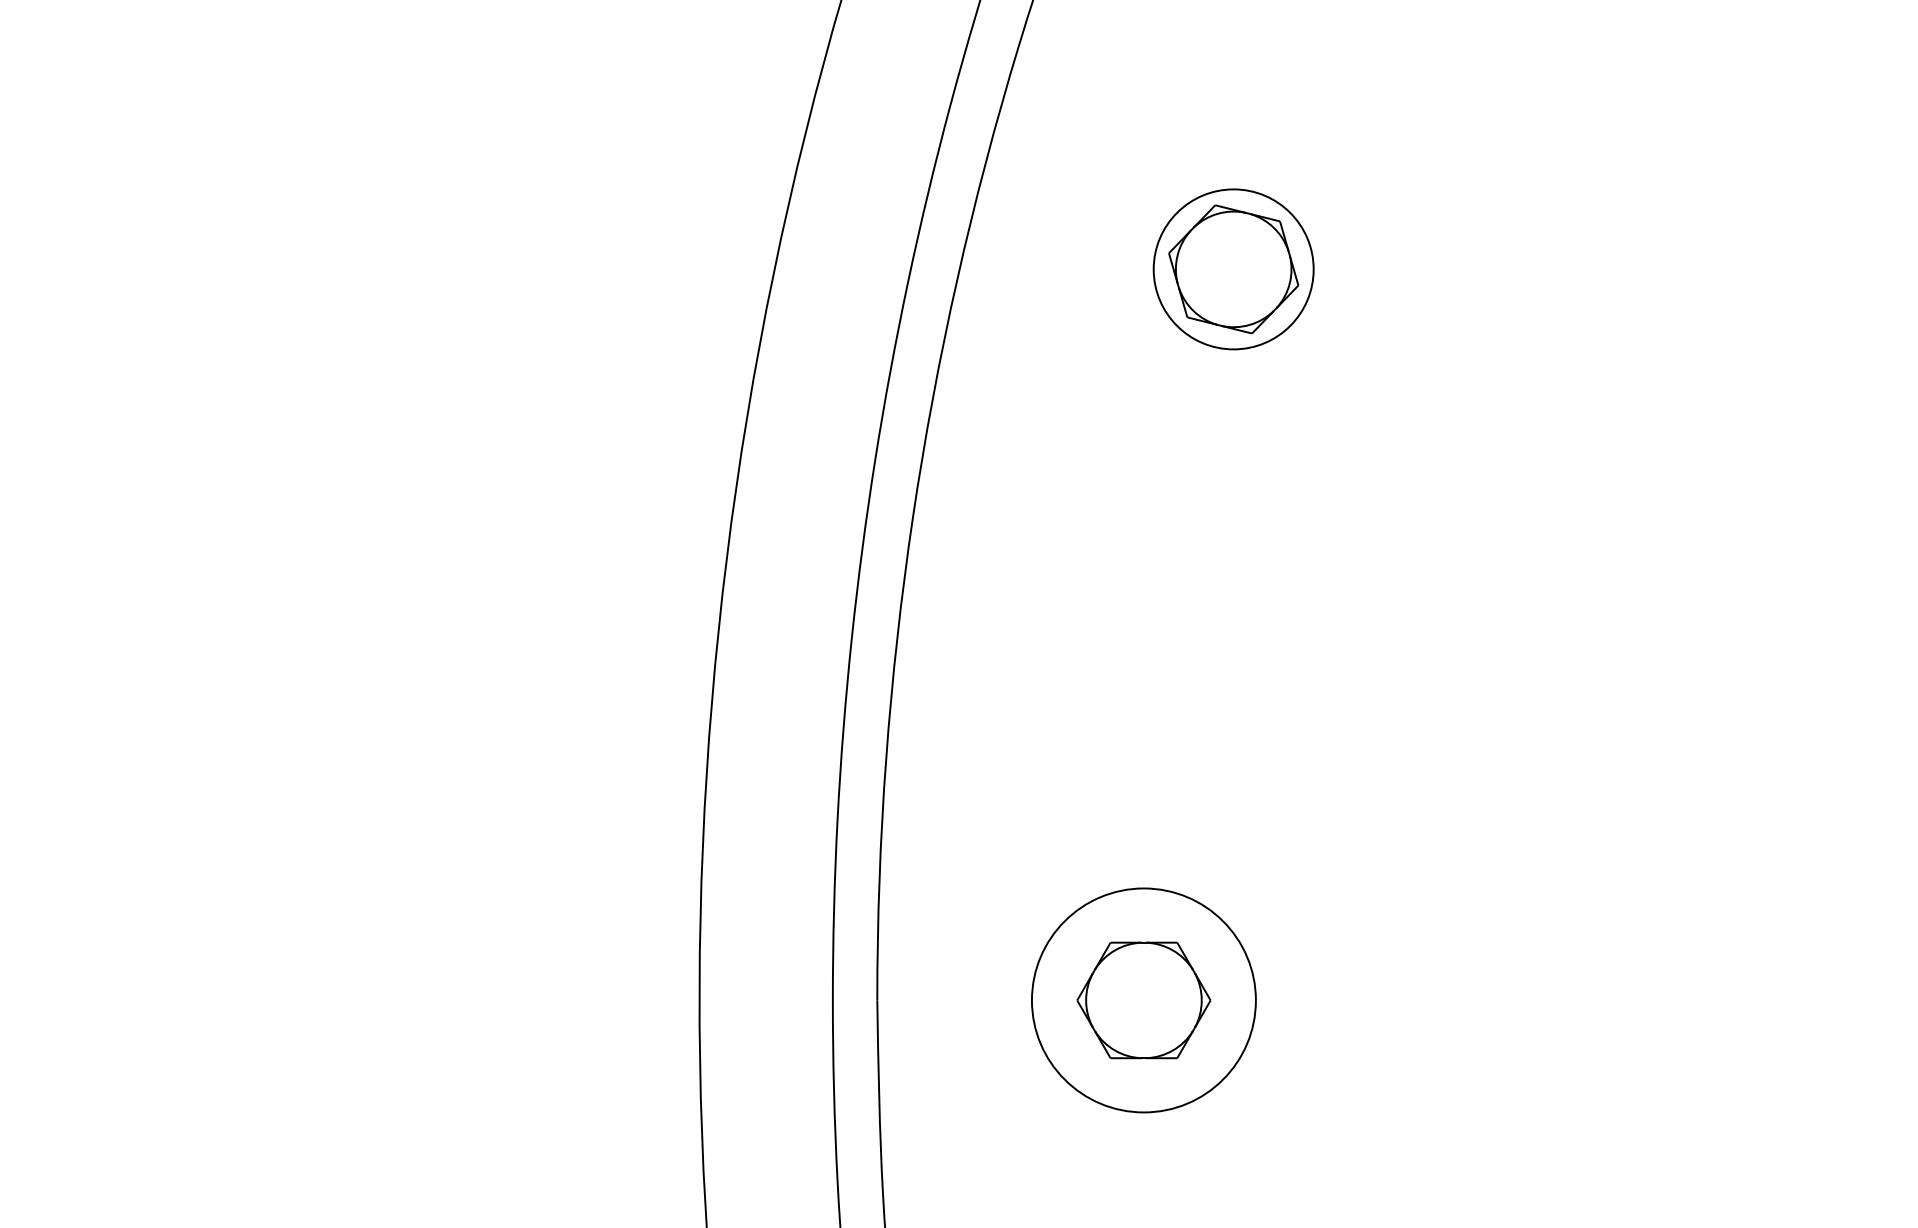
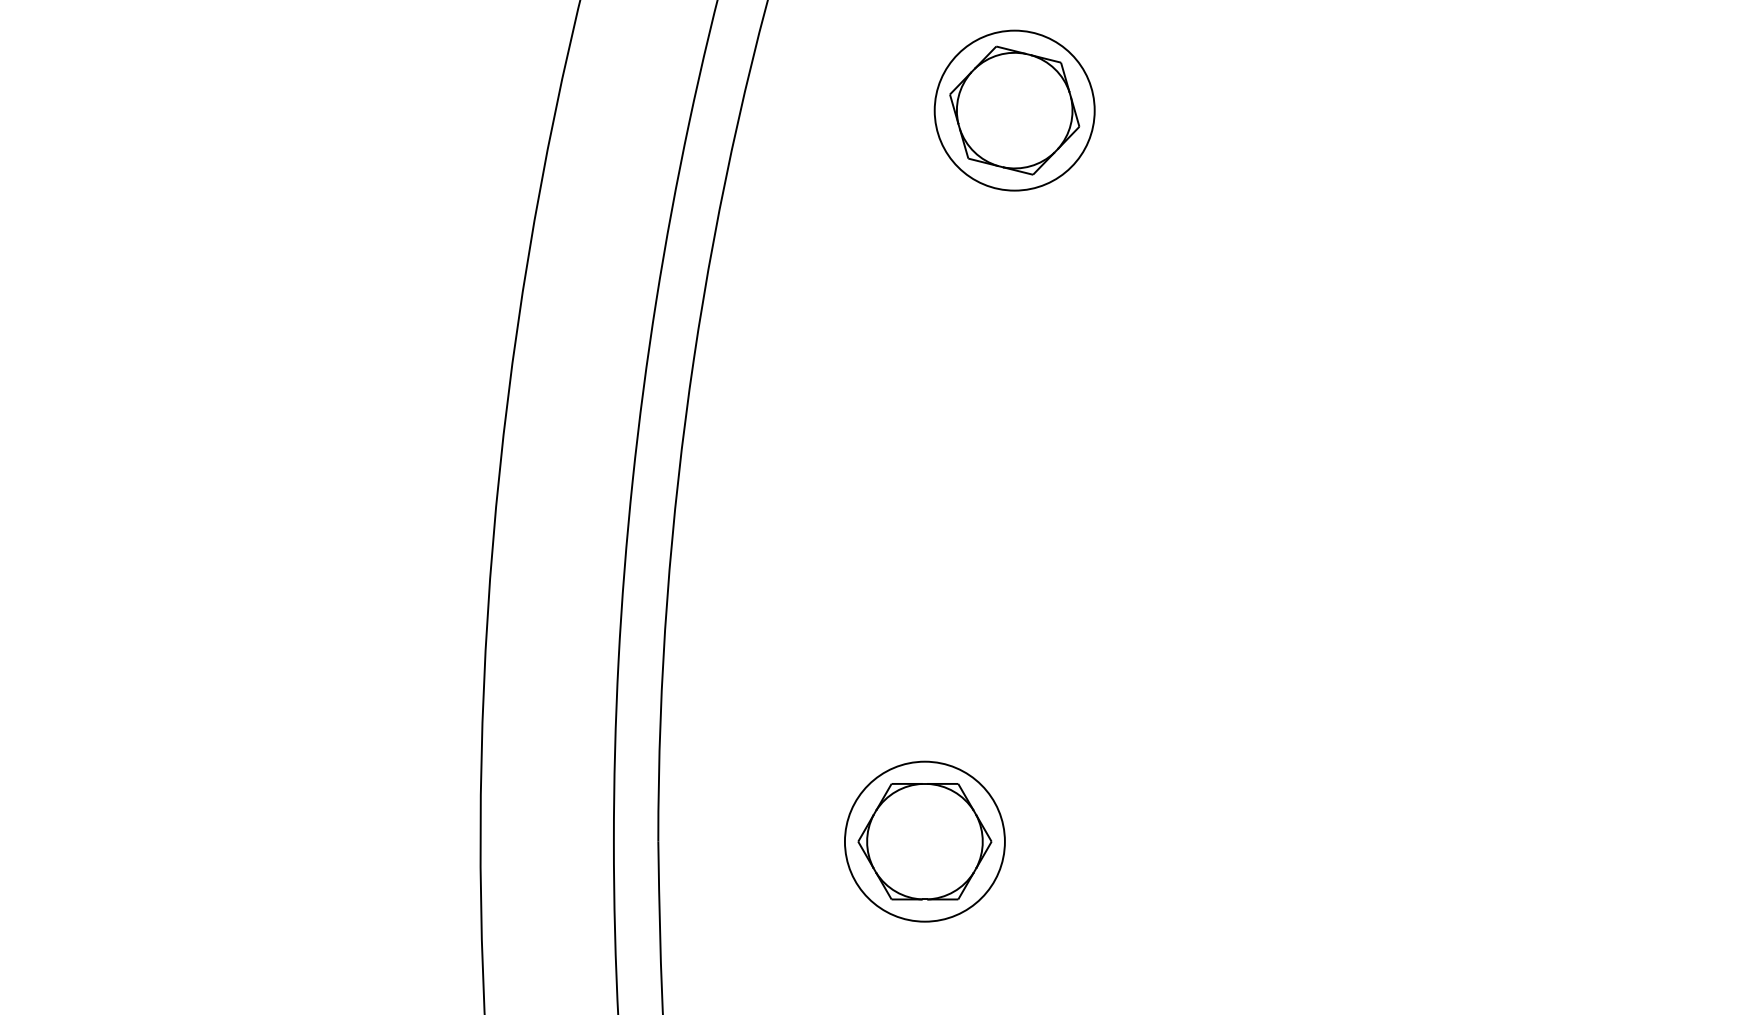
circle: (1143, 1000) -> (924, 841), size x0.71

